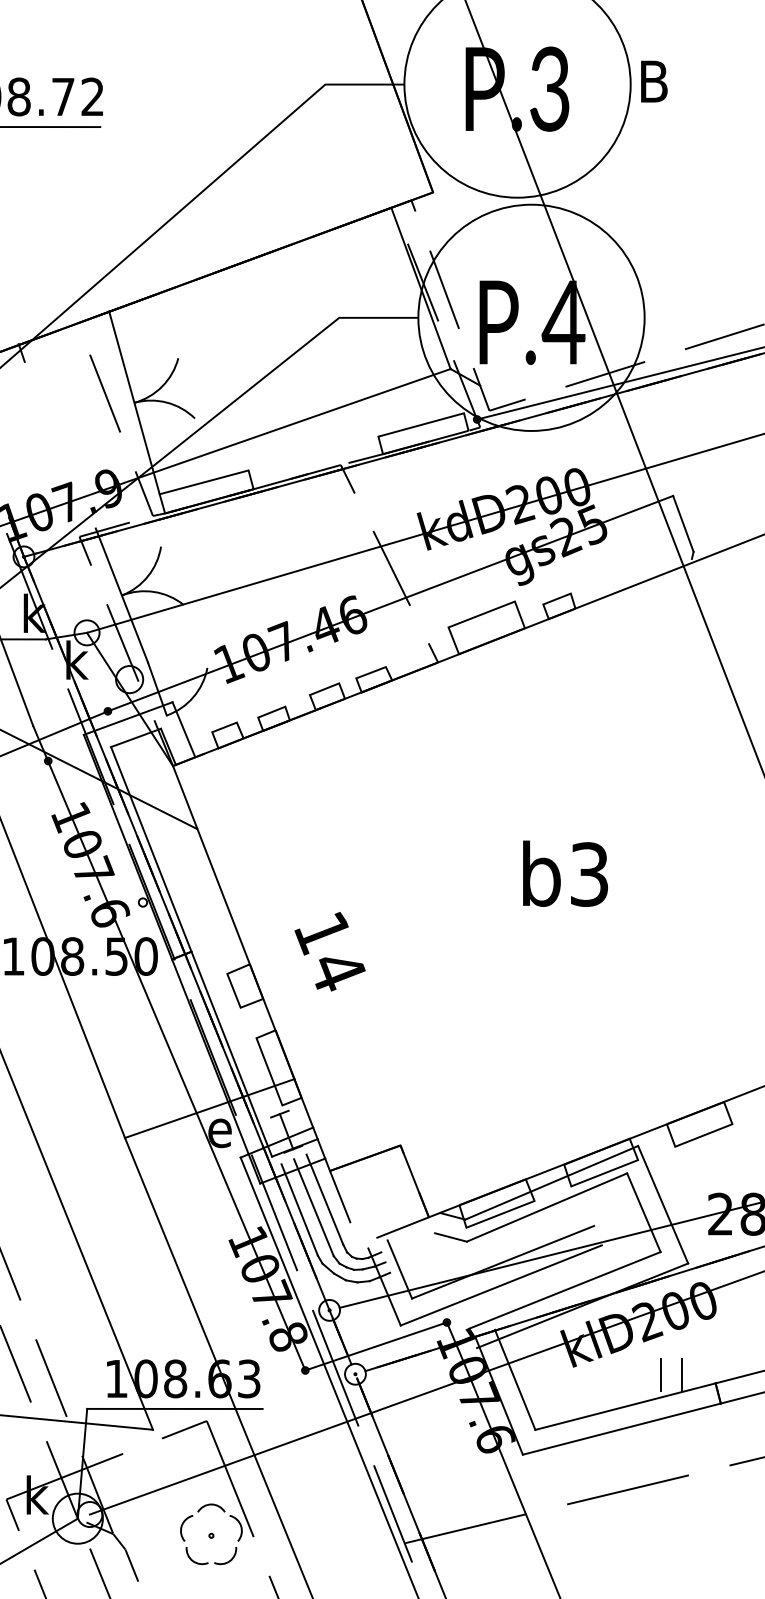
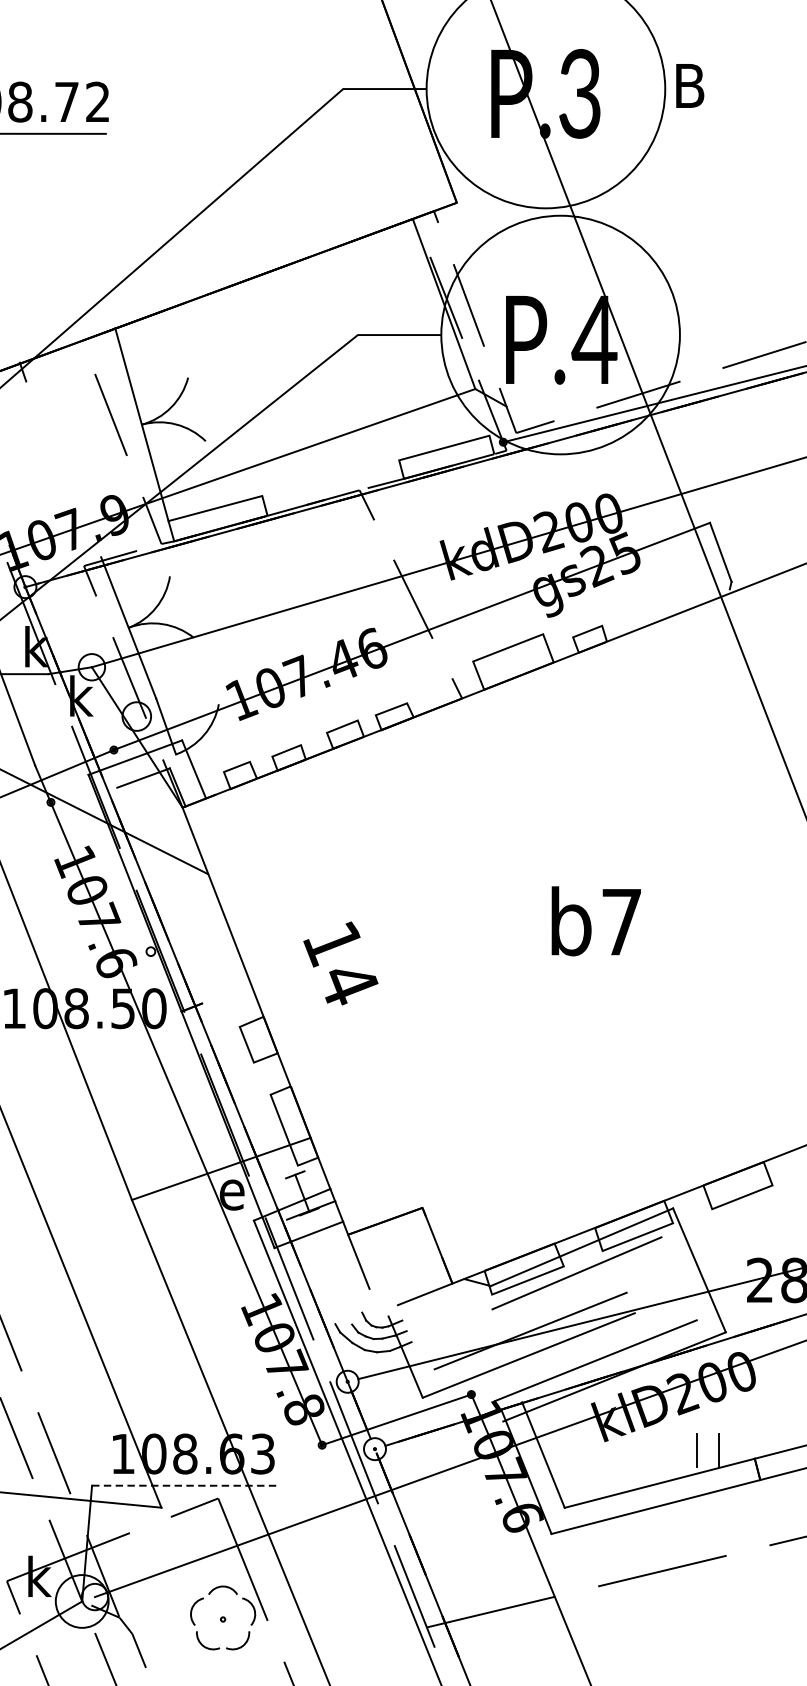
text: (589, 874) -> (621, 922), b3 -> b7
line: (191, 951) -> (202, 1003), removed
text: (329, 951) -> (340, 963), moved
line: (324, 1199) -> (342, 1264), removed
line: (313, 1207) -> (330, 1273), removed
line: (299, 1209) -> (315, 1275), removed
line: (643, 1212) -> (678, 1278), removed
line: (450, 1237) -> (475, 1304), removed
line: (399, 1269) -> (421, 1338), removed
line: (174, 1408) -> (184, 1485), solid -> dashed

